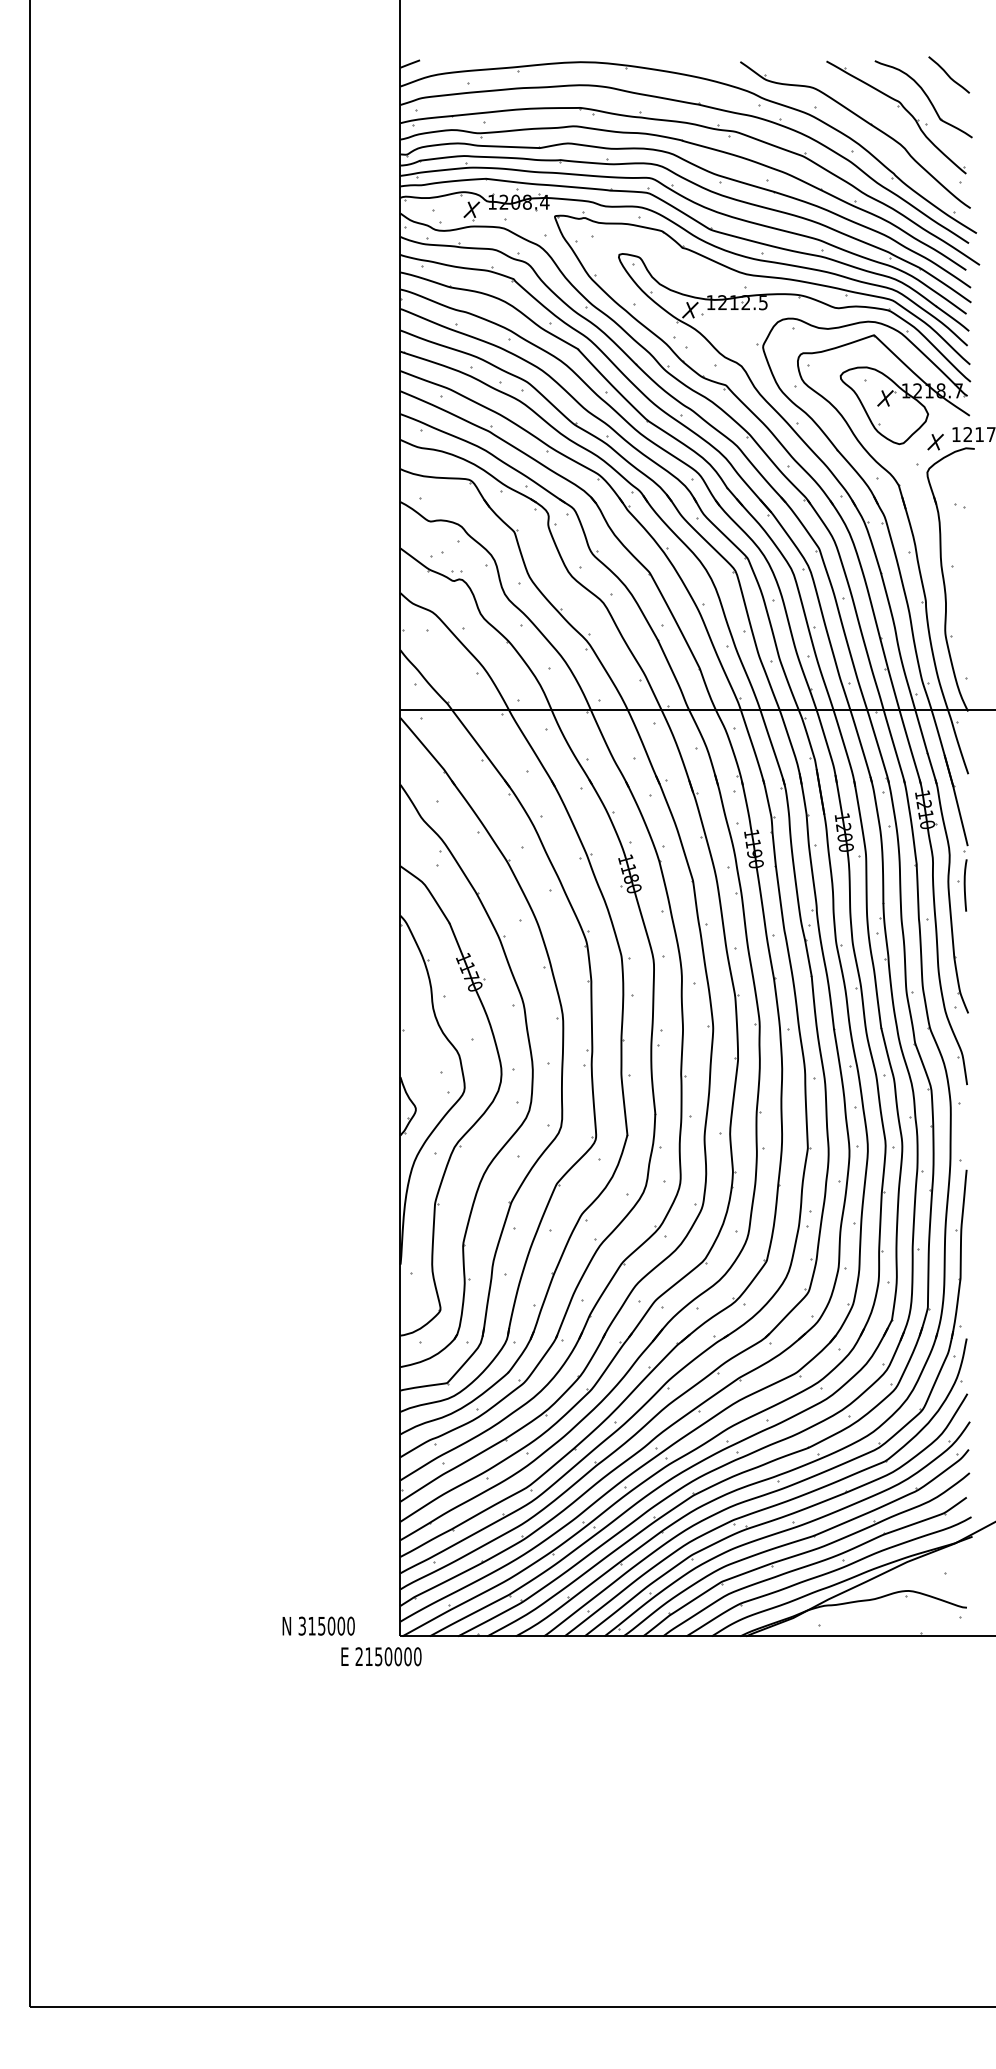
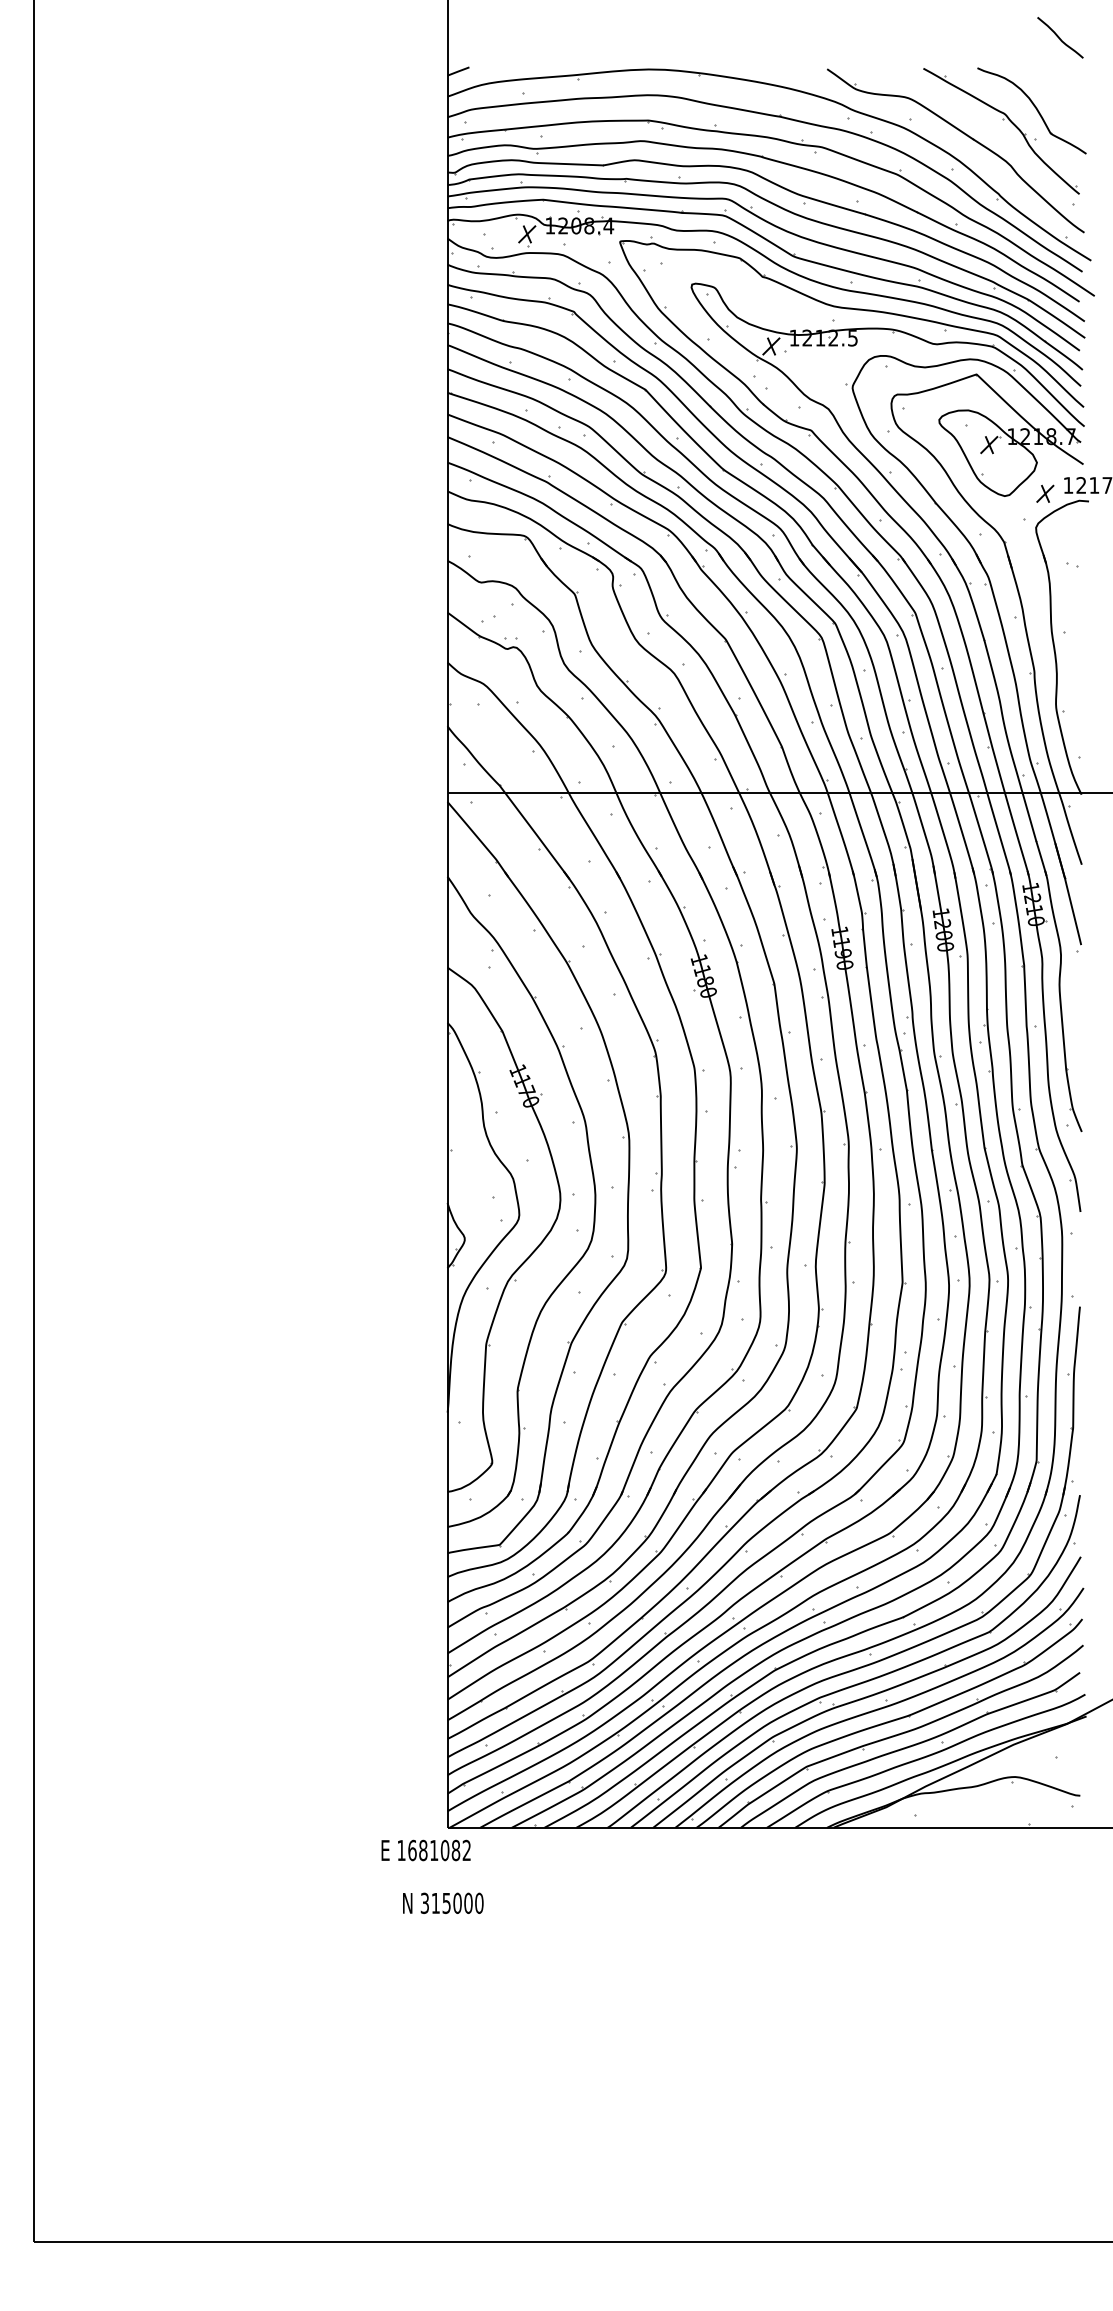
curve: (948, 74) -> (1059, 37), moved
part: (961, 884) -> (1074, 988), removed
text: (318, 1625) -> (443, 1902), moved
text: (388, 1656) -> (434, 1850), 2150000 -> 1681082

